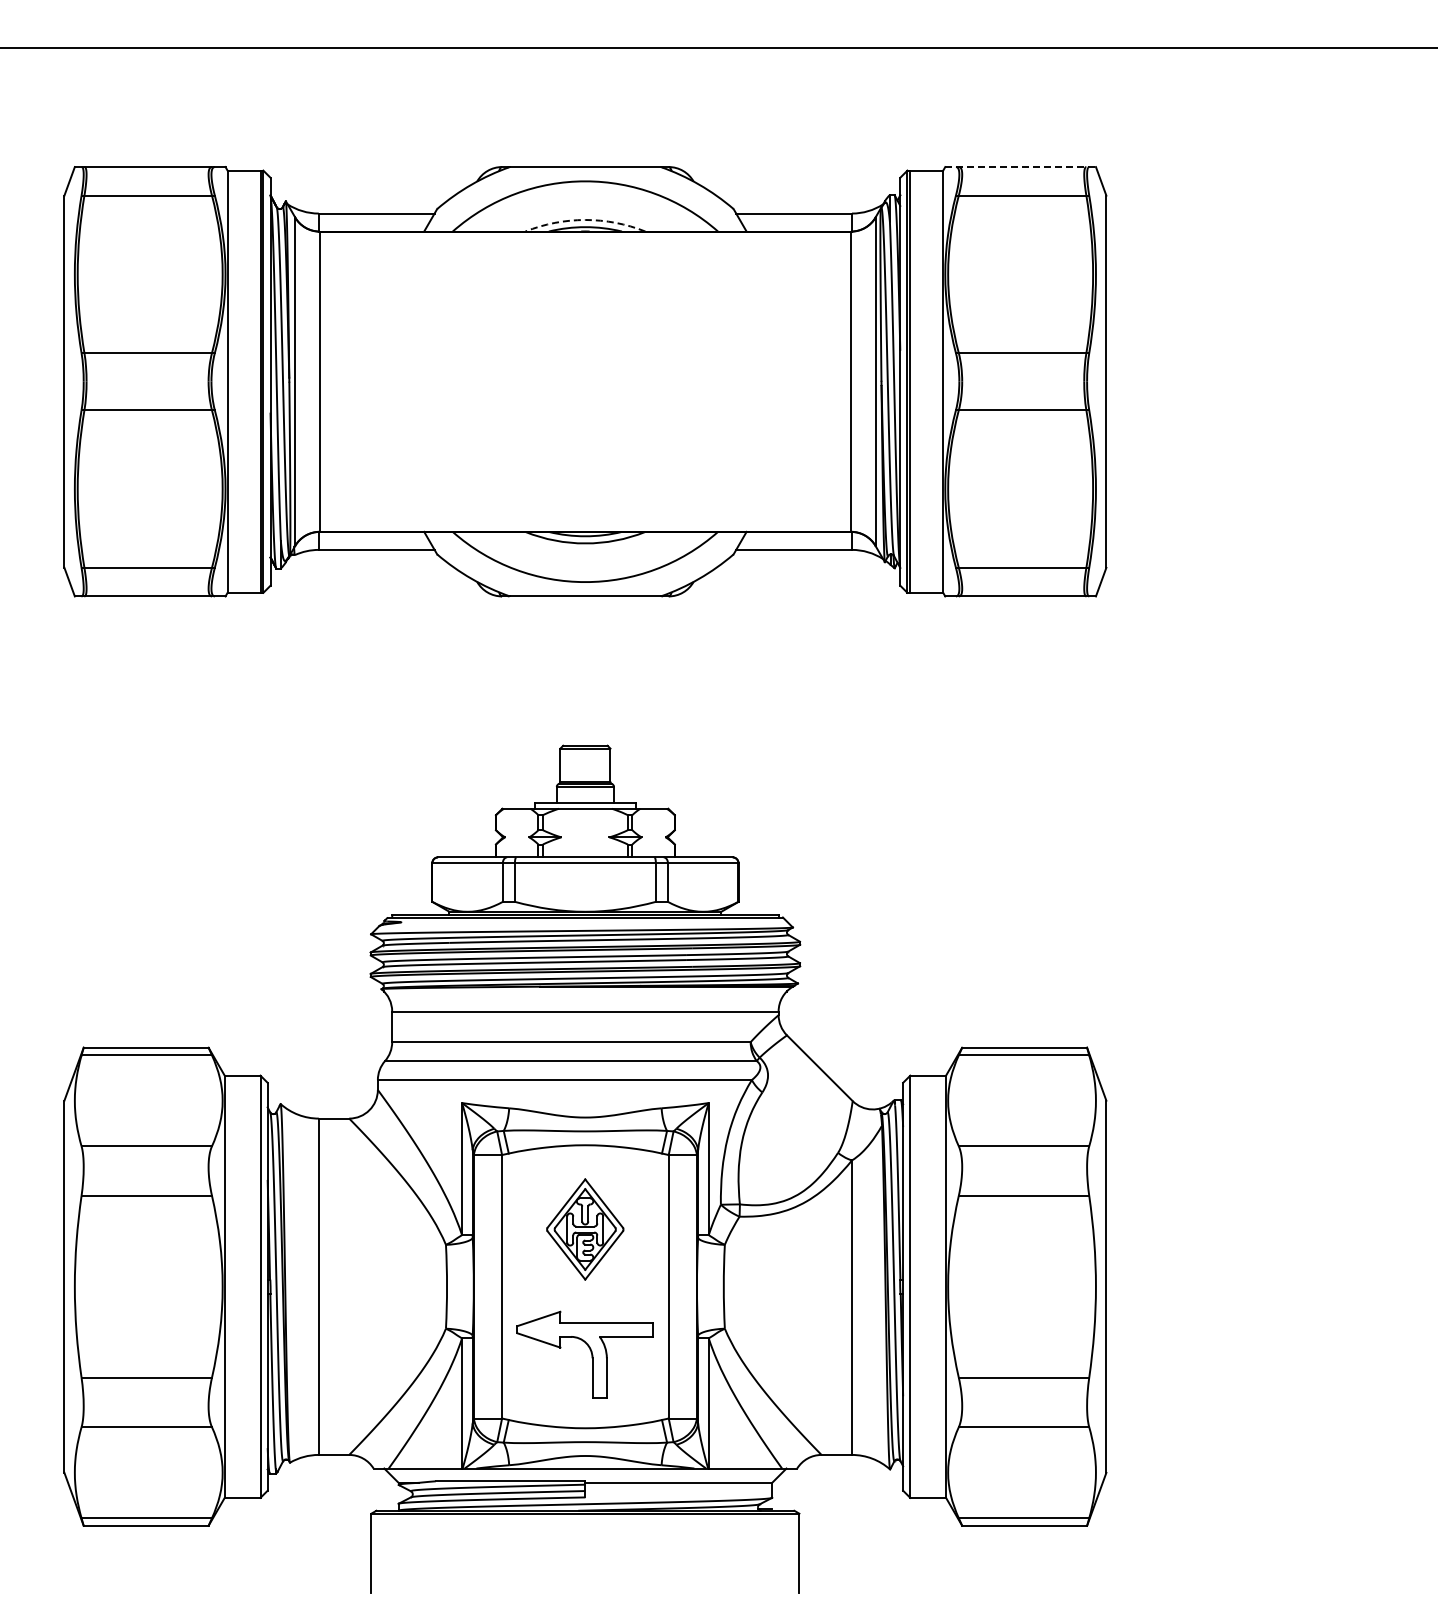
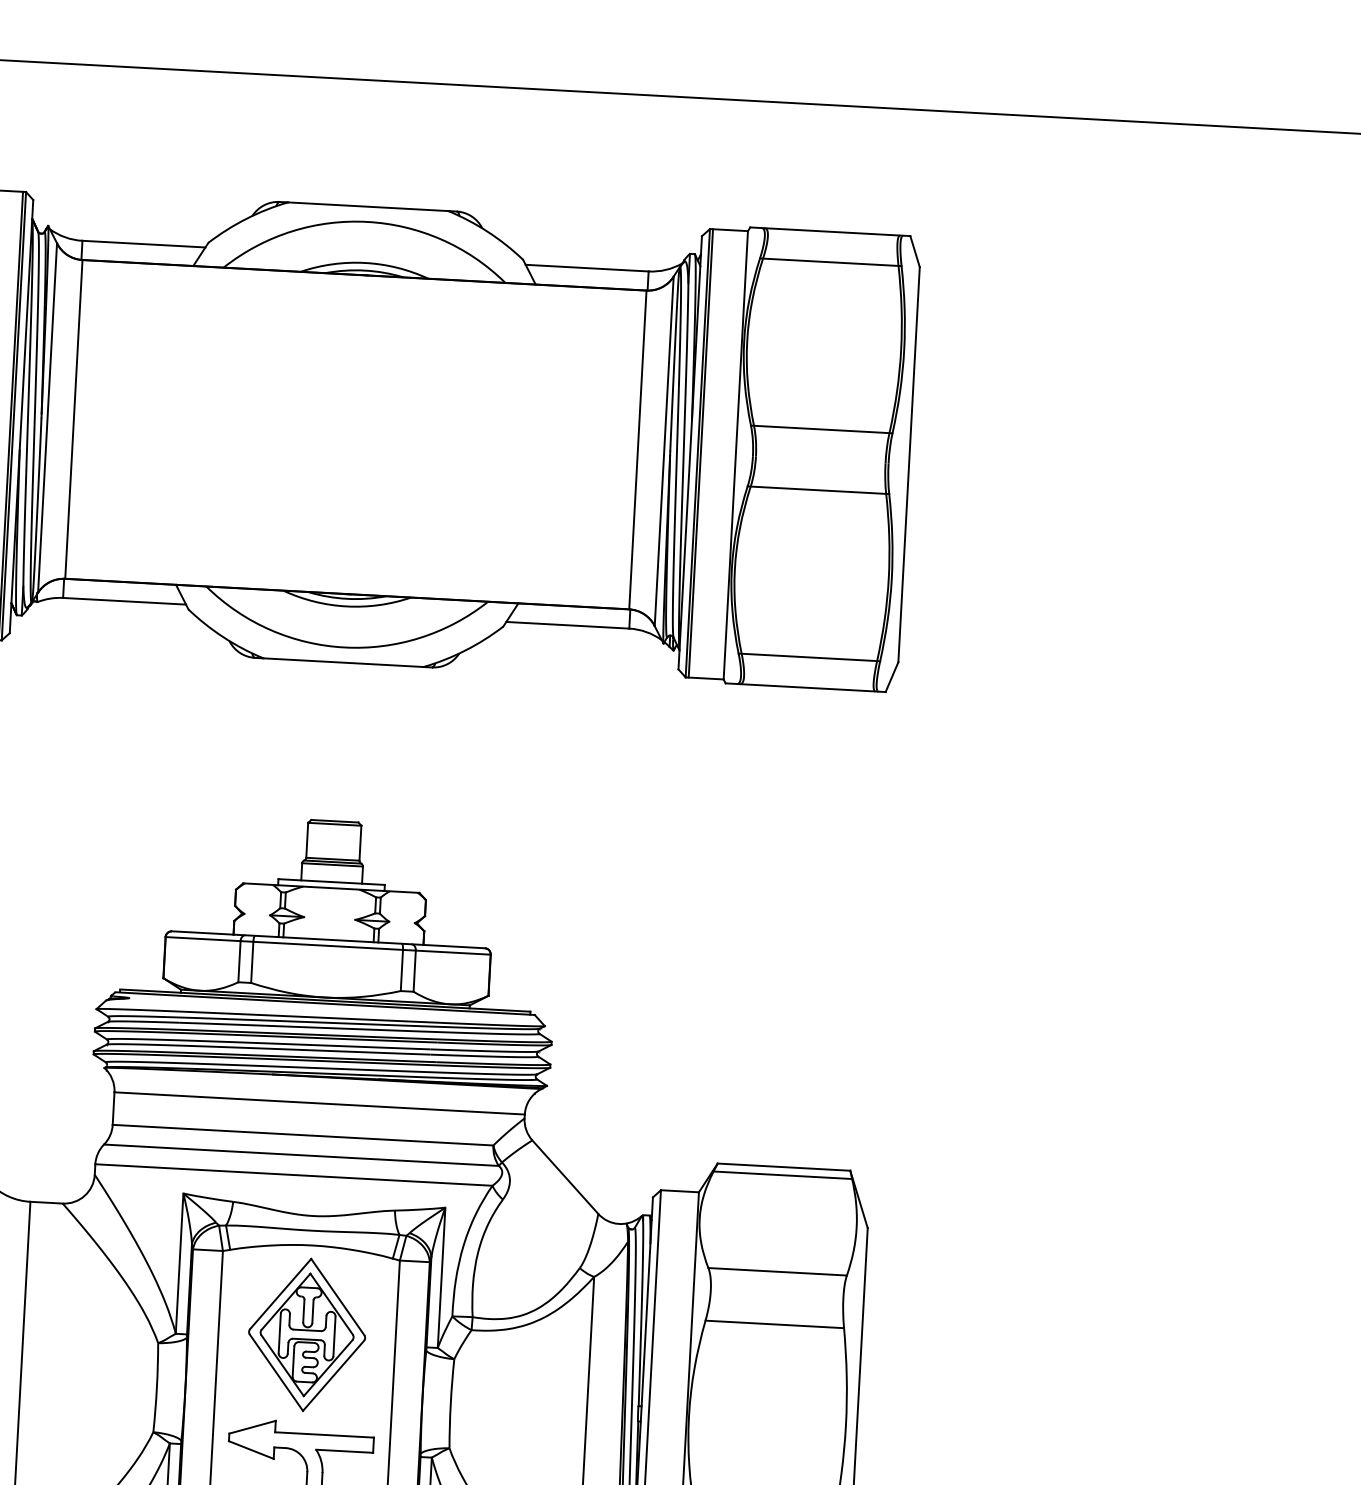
line: (1021, 167) -> (831, 232), dashed -> solid
arc: (585, 220) -> (365, 263), dashed -> solid
part: (584, 1229) -> (306, 1334), size x1.43

